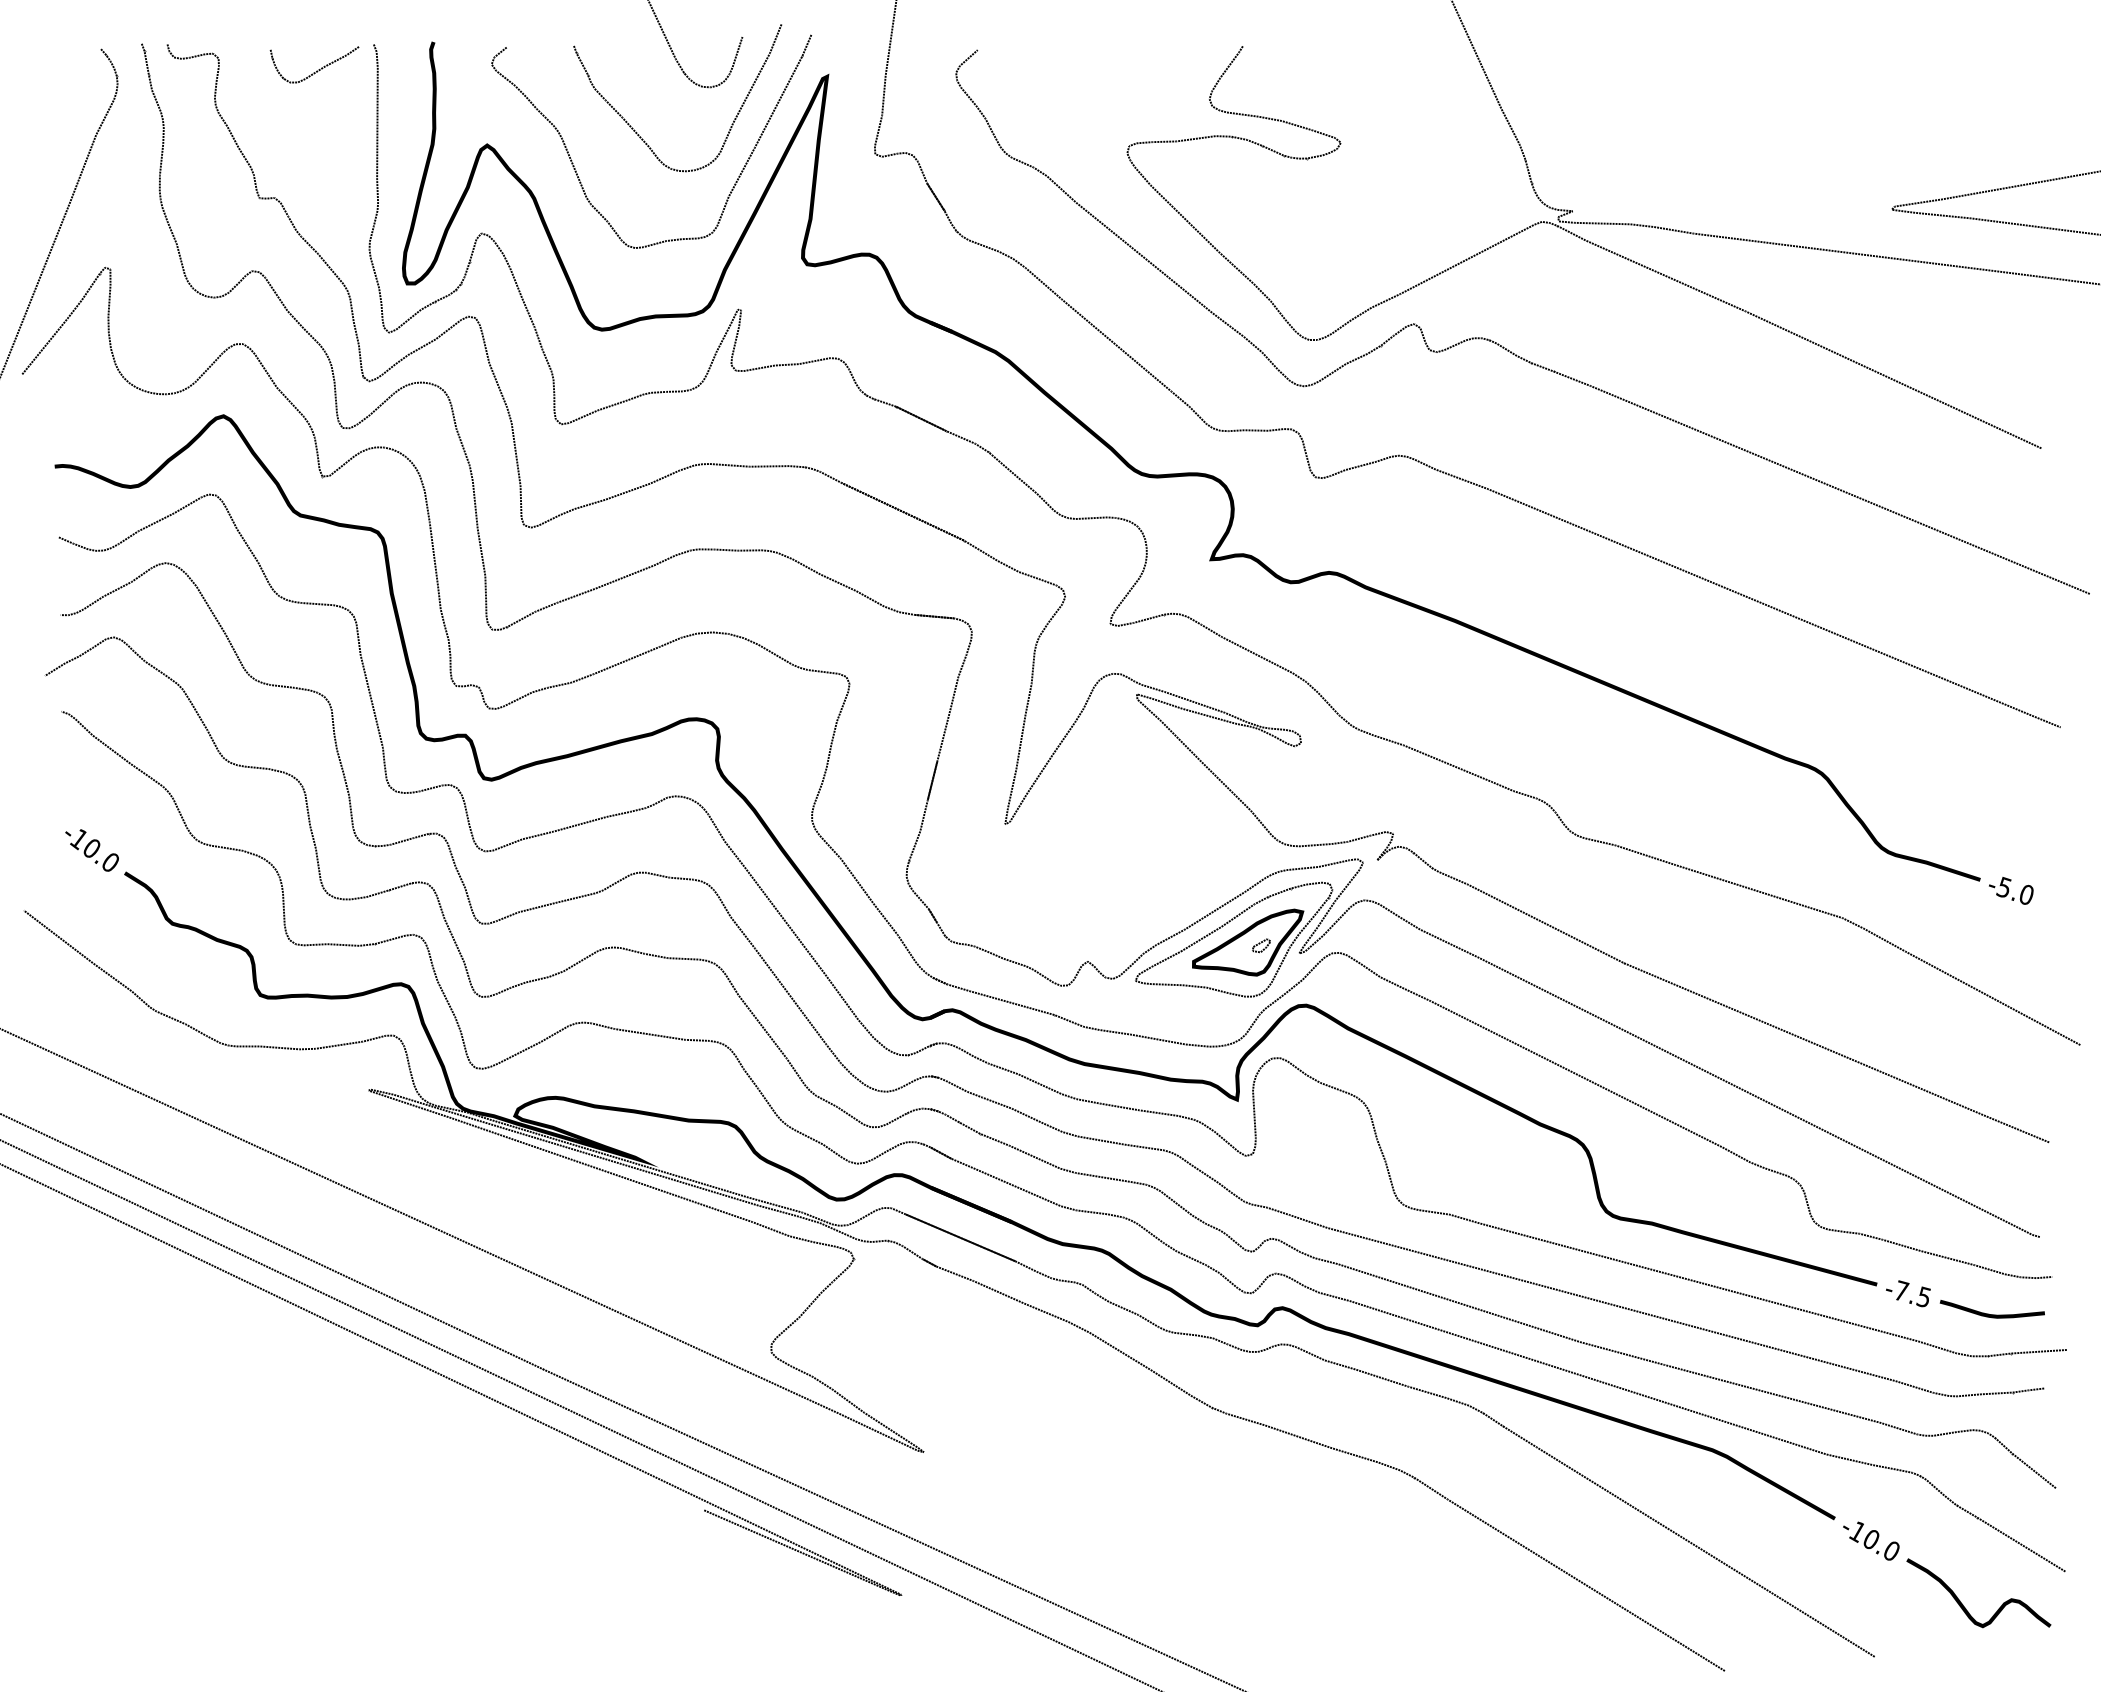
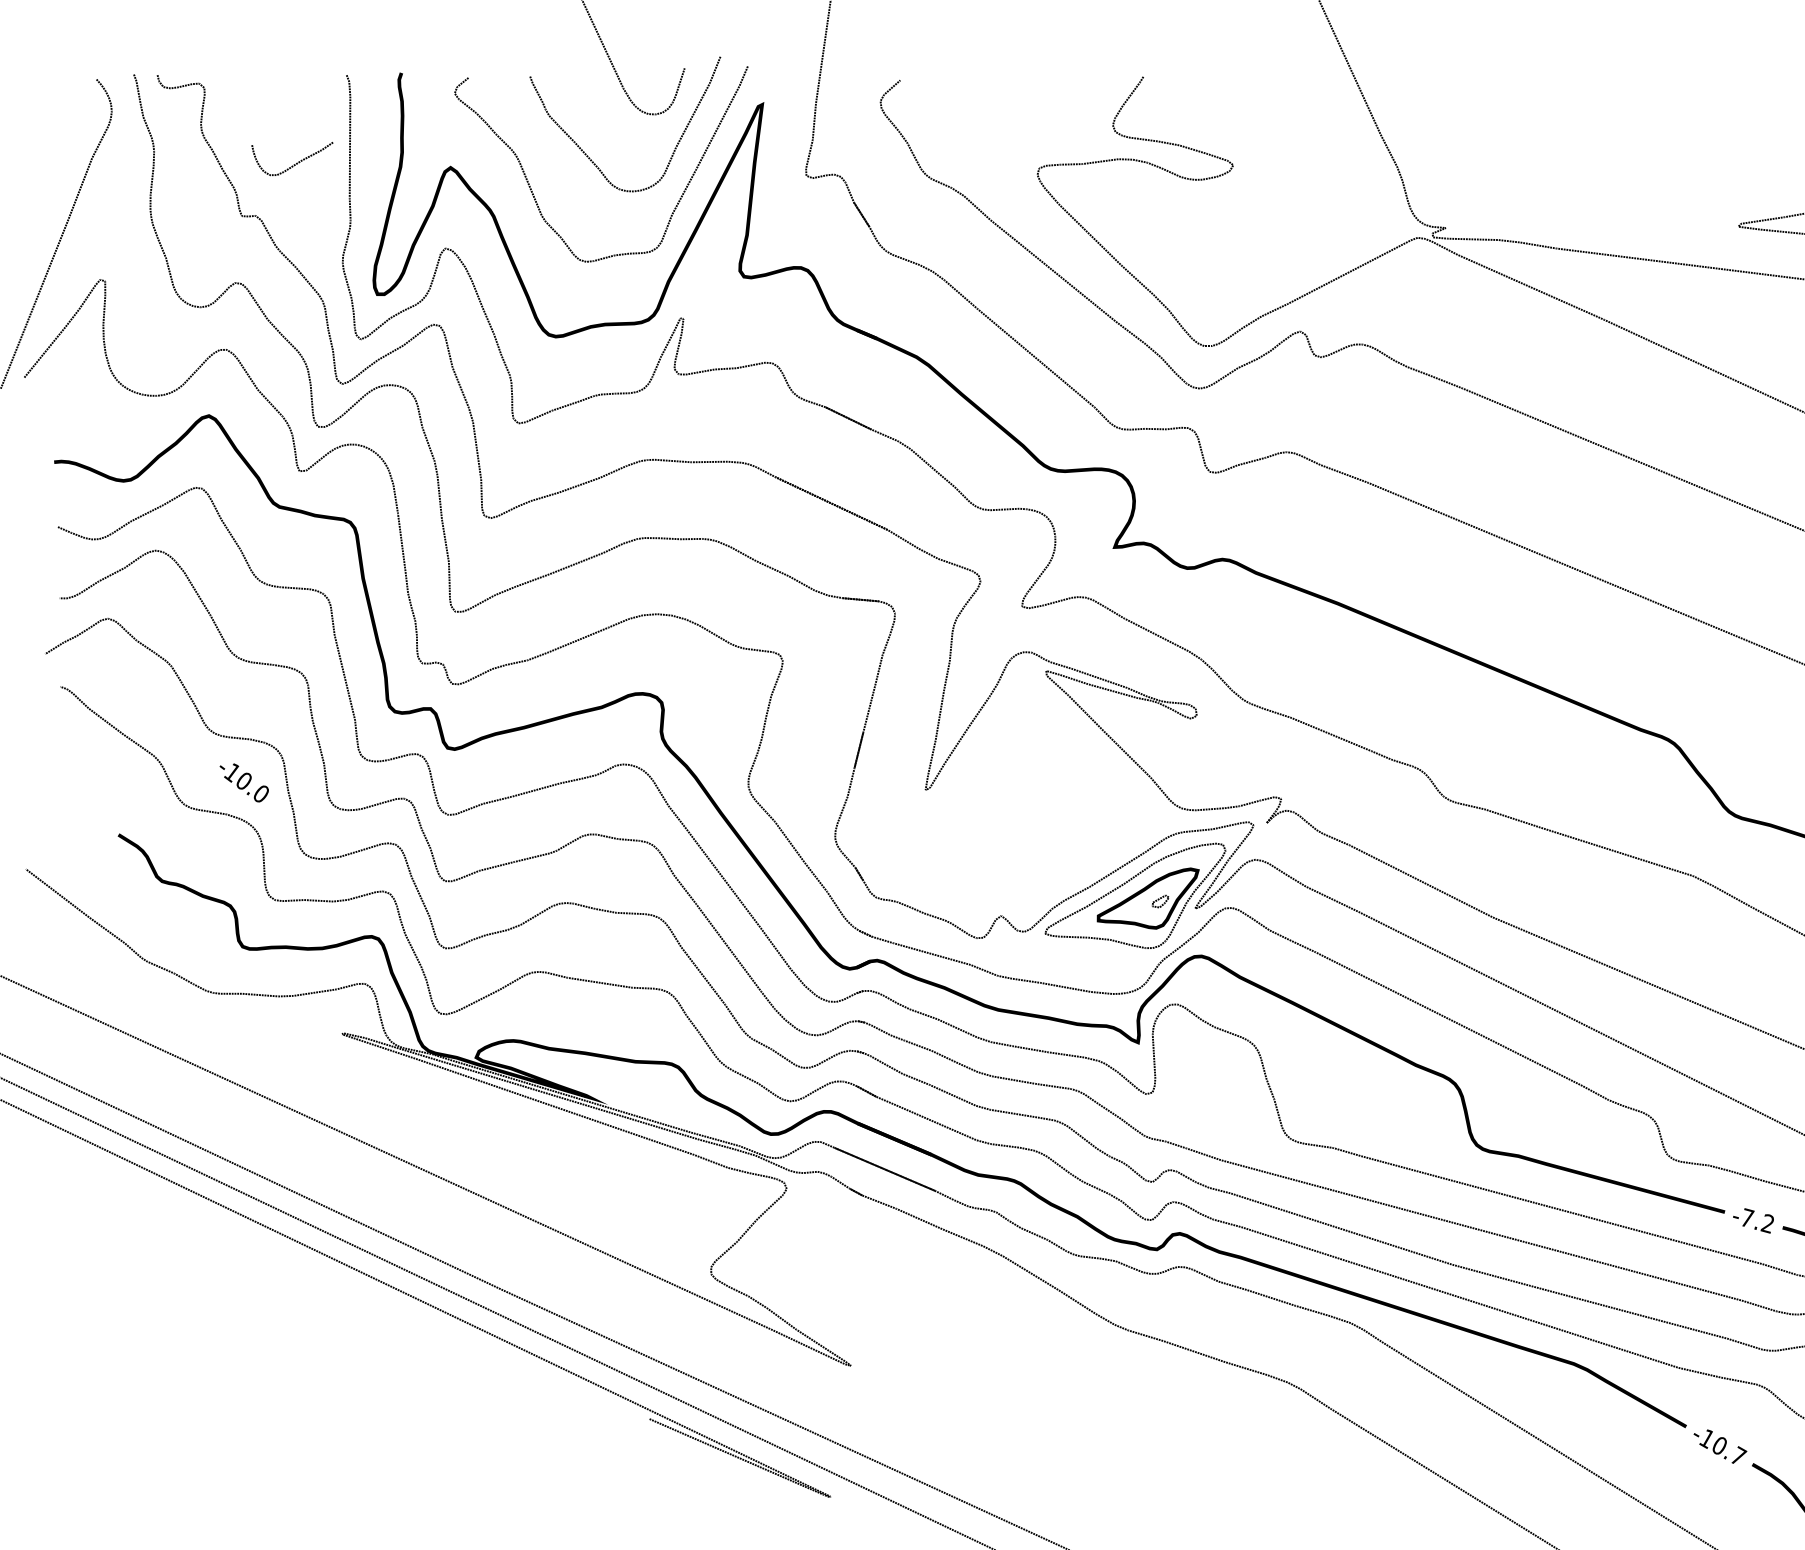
curve: (316, 70) -> (294, 164), moved
text: (91, 850) -> (243, 782), moved
text: (1923, 1297) -> (1767, 1223), -7.5 -> -7.2
text: (1892, 1549) -> (1739, 1454), -10.0 -> -10.7

